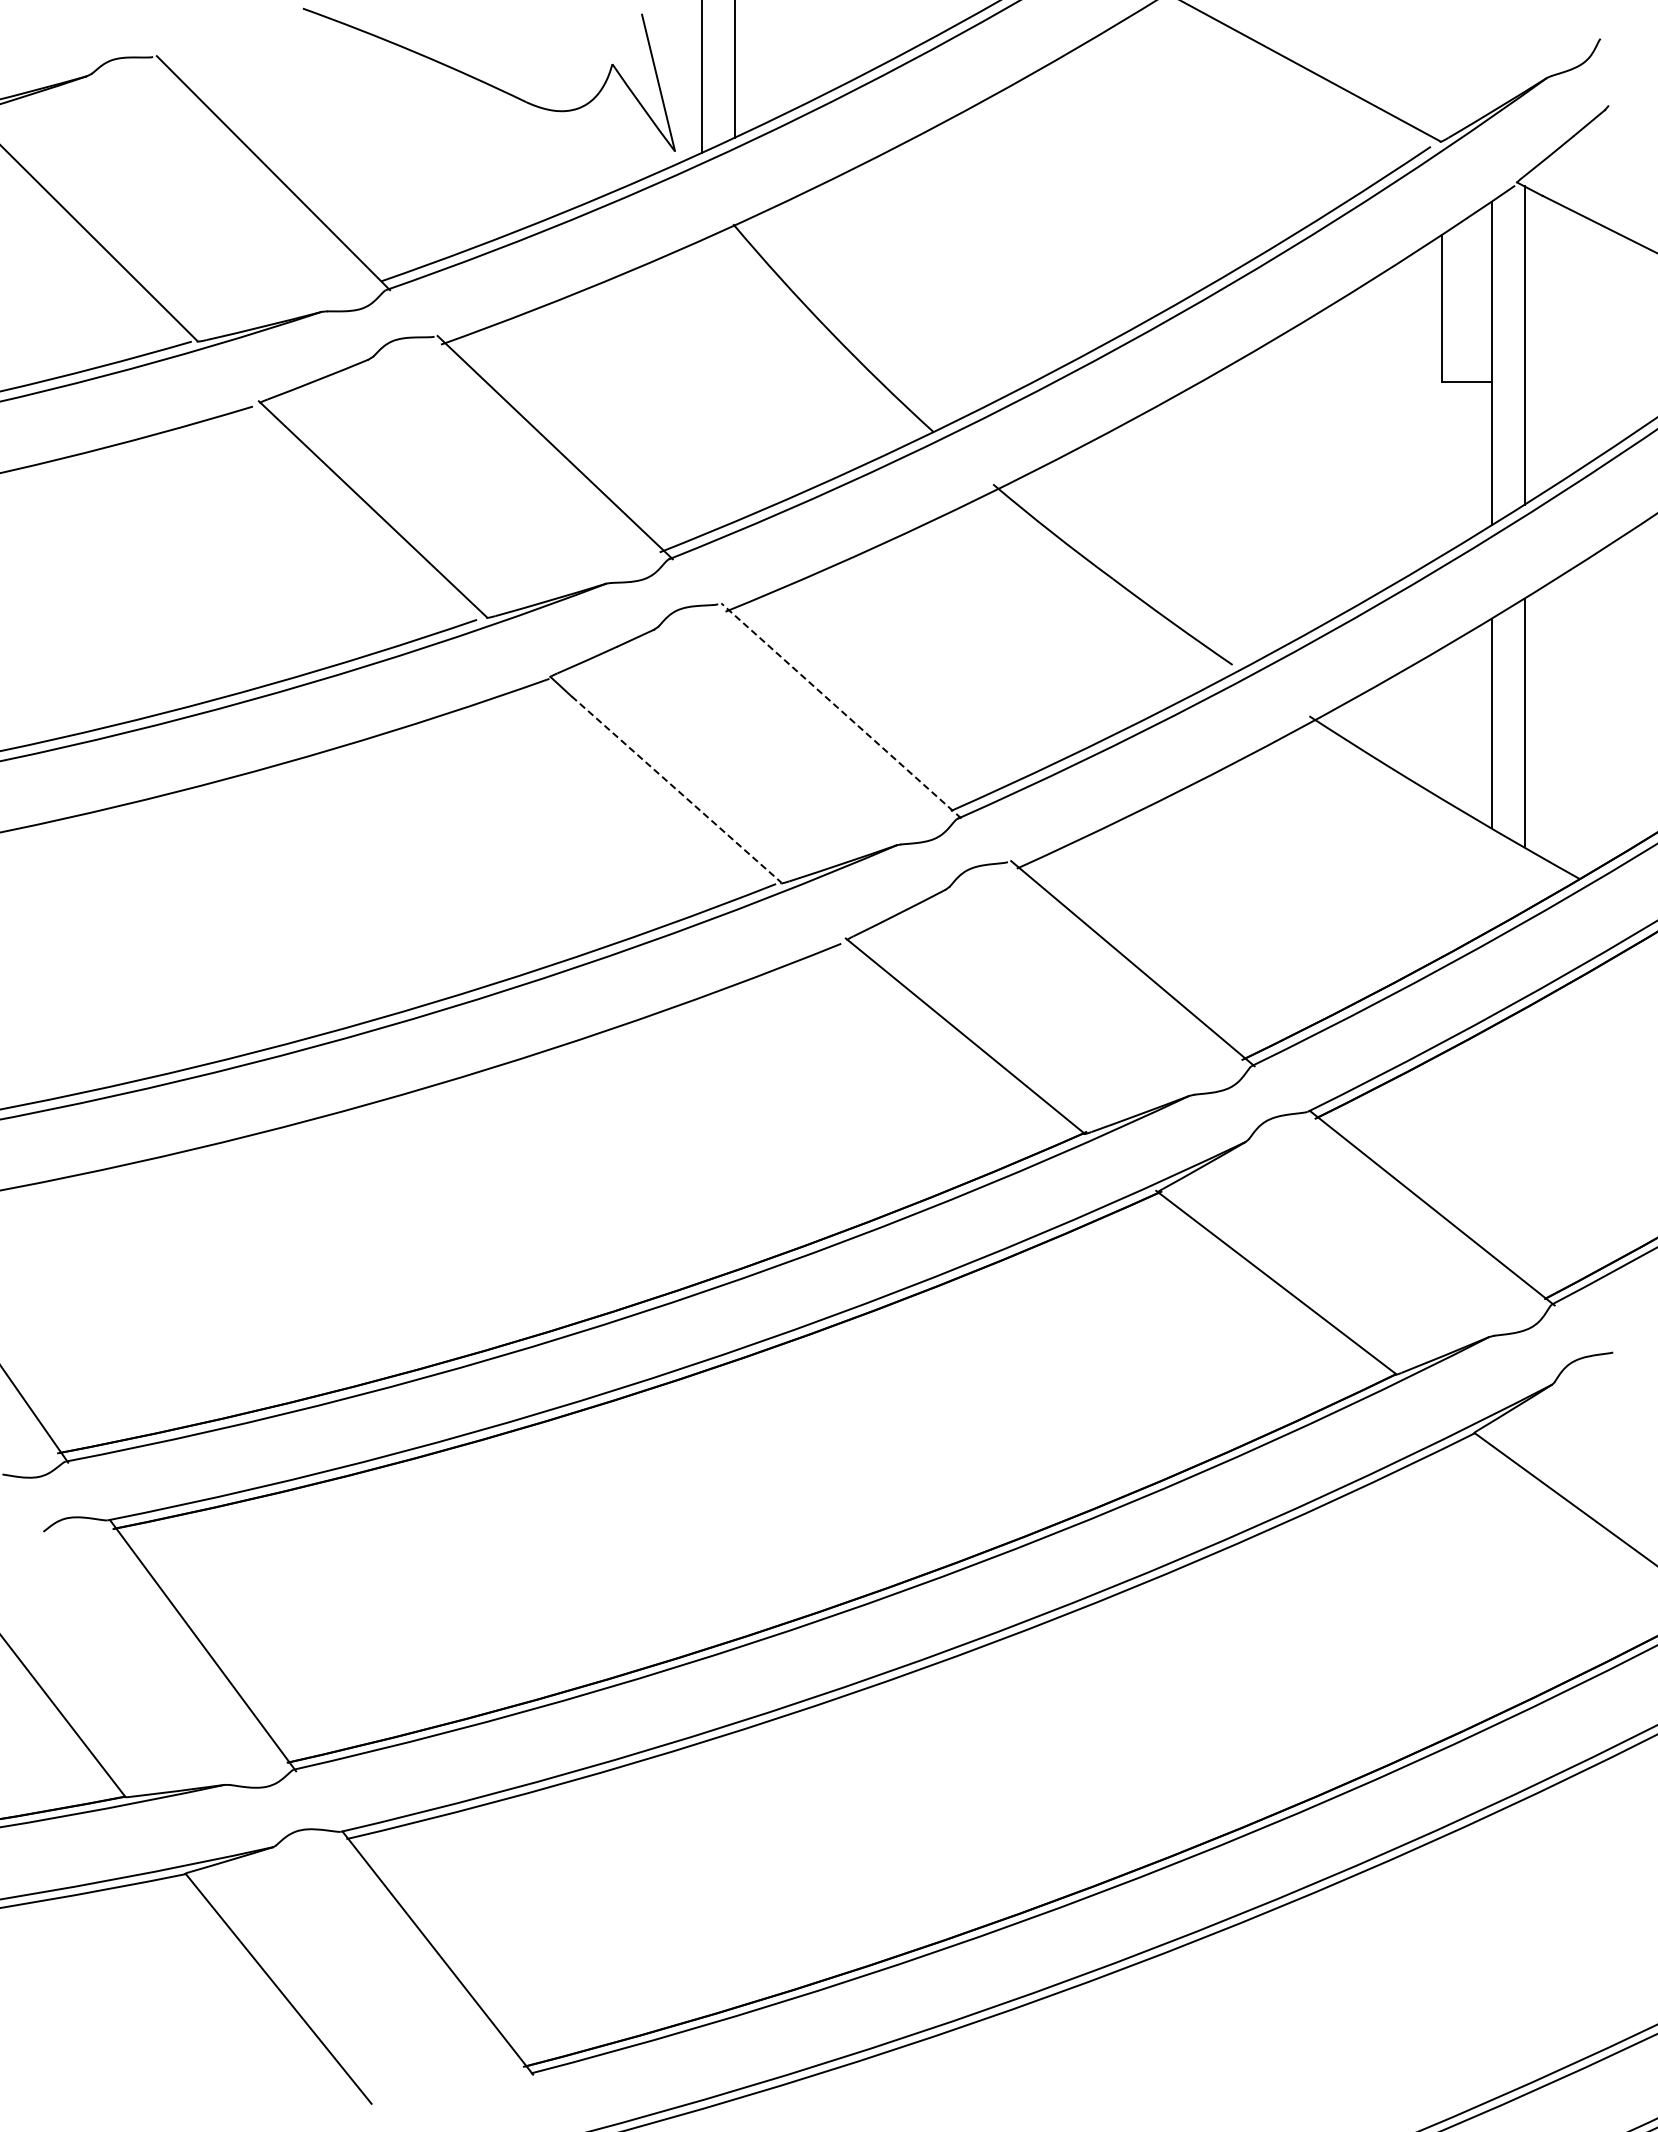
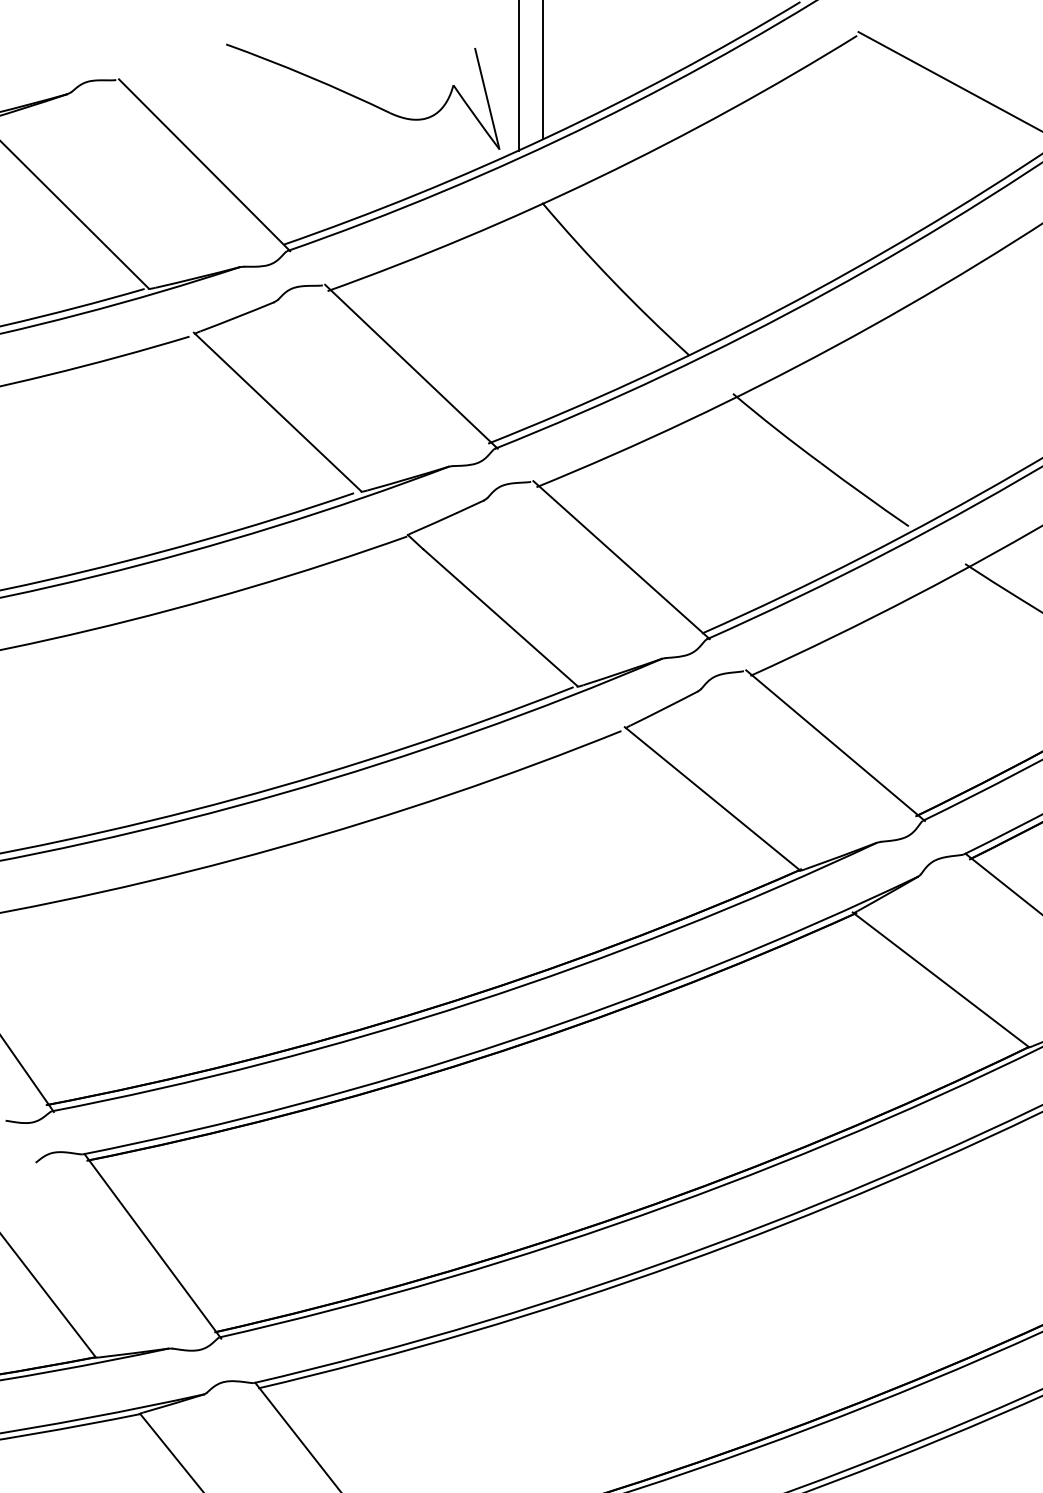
line: (841, 710) -> (621, 559), dashed -> solid
line: (677, 789) -> (501, 617), dashed -> solid

